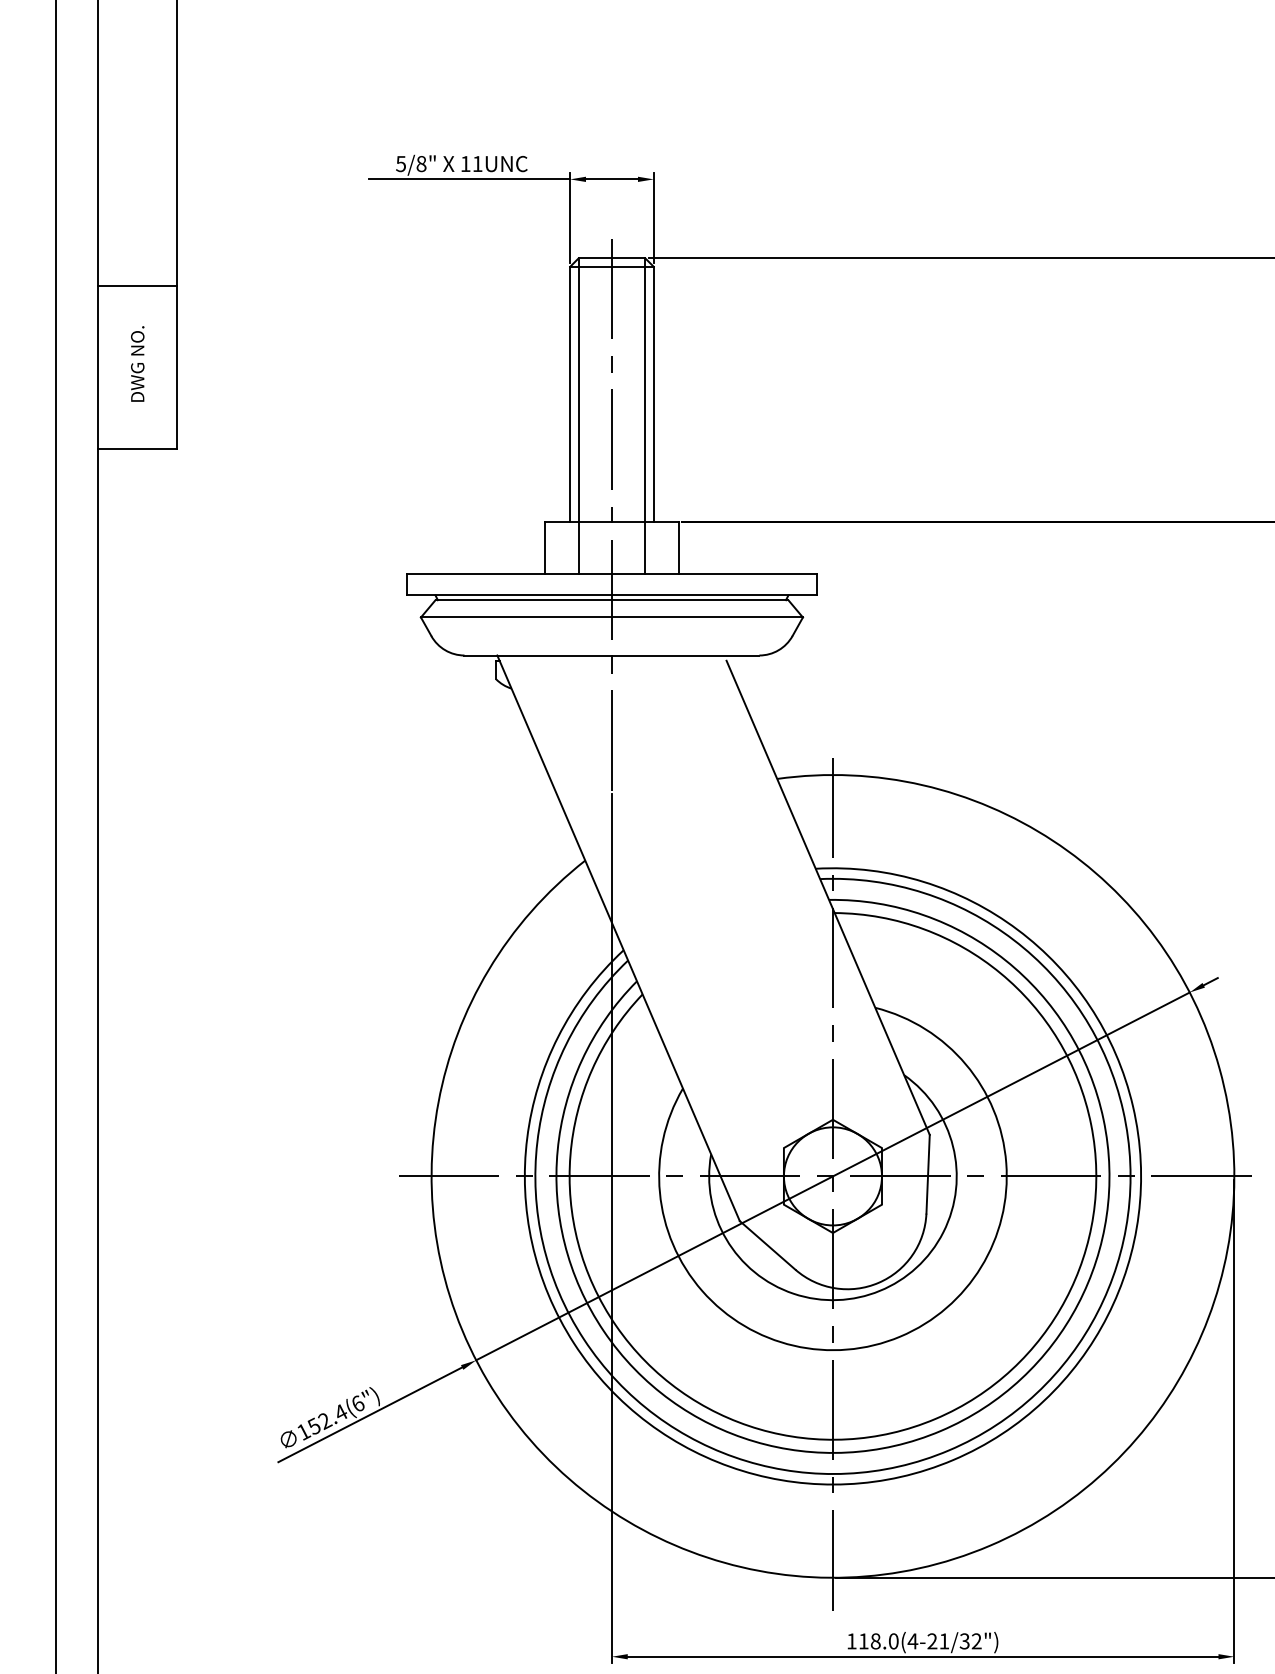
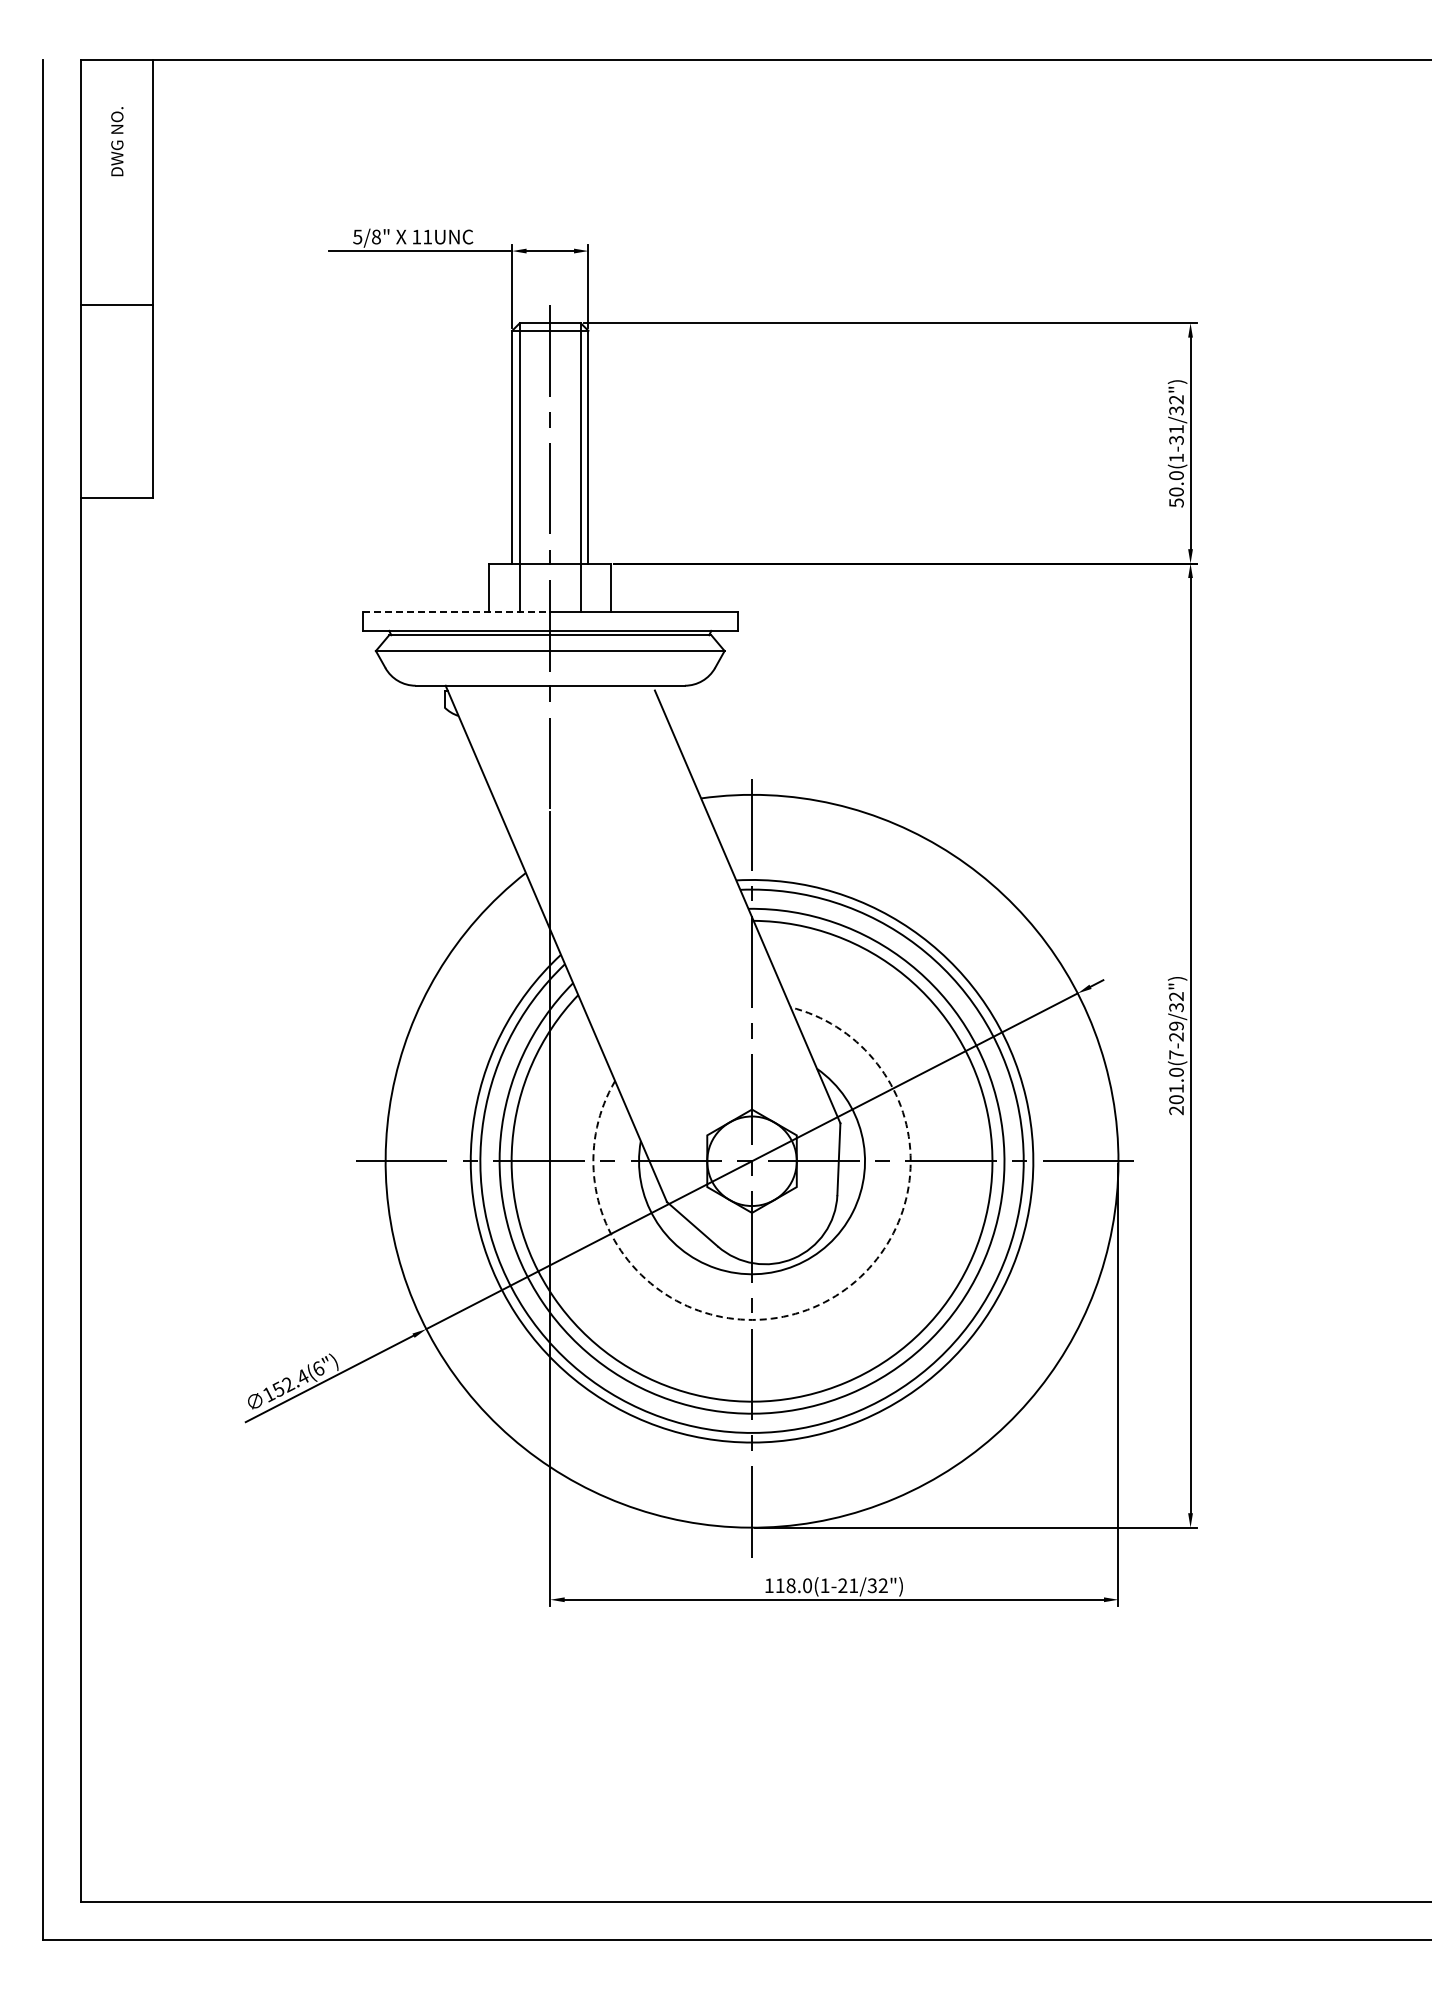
line: (137, 286) -> (117, 305), moved
text: (137, 363) -> (117, 141), moved
line: (509, 574) -> (456, 611), solid -> dashed
arc: (900, 1336) -> (813, 1307), solid -> dashed
text: (912, 1641) -> (824, 1585), 118.0(4-21/32") -> 118.0(1-21/32")

